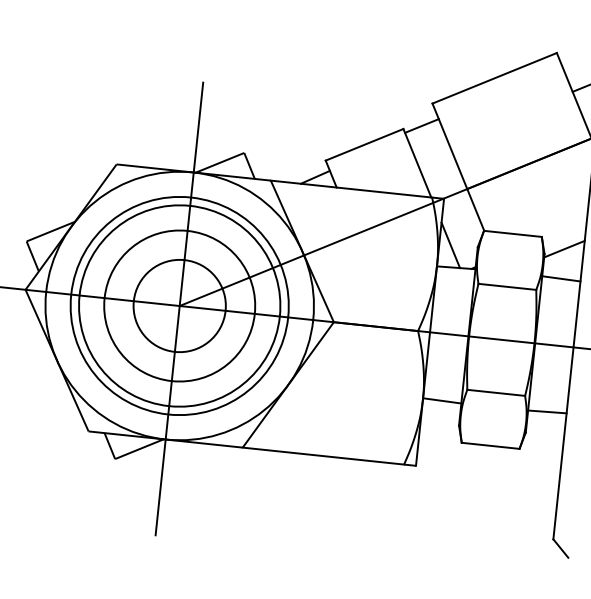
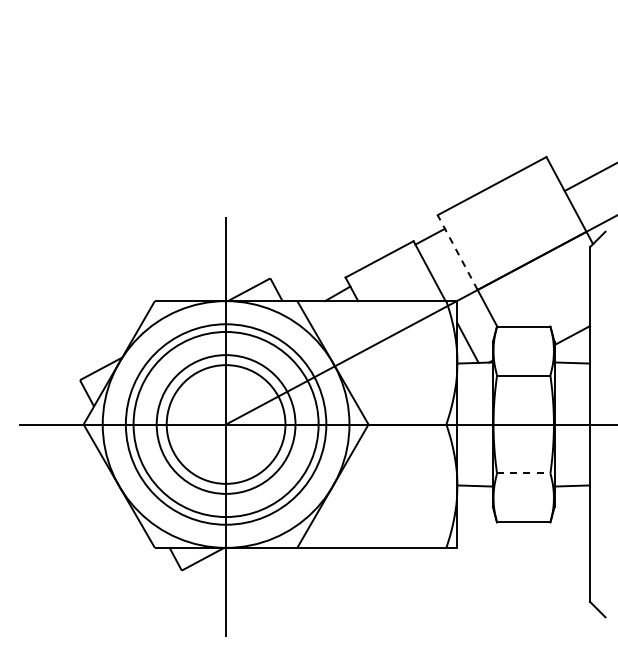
line: (449, 146) -> (457, 252), solid -> dashed
circle: (179, 305) -> (225, 424), size x1.4
line: (495, 392) -> (523, 473), solid -> dashed

